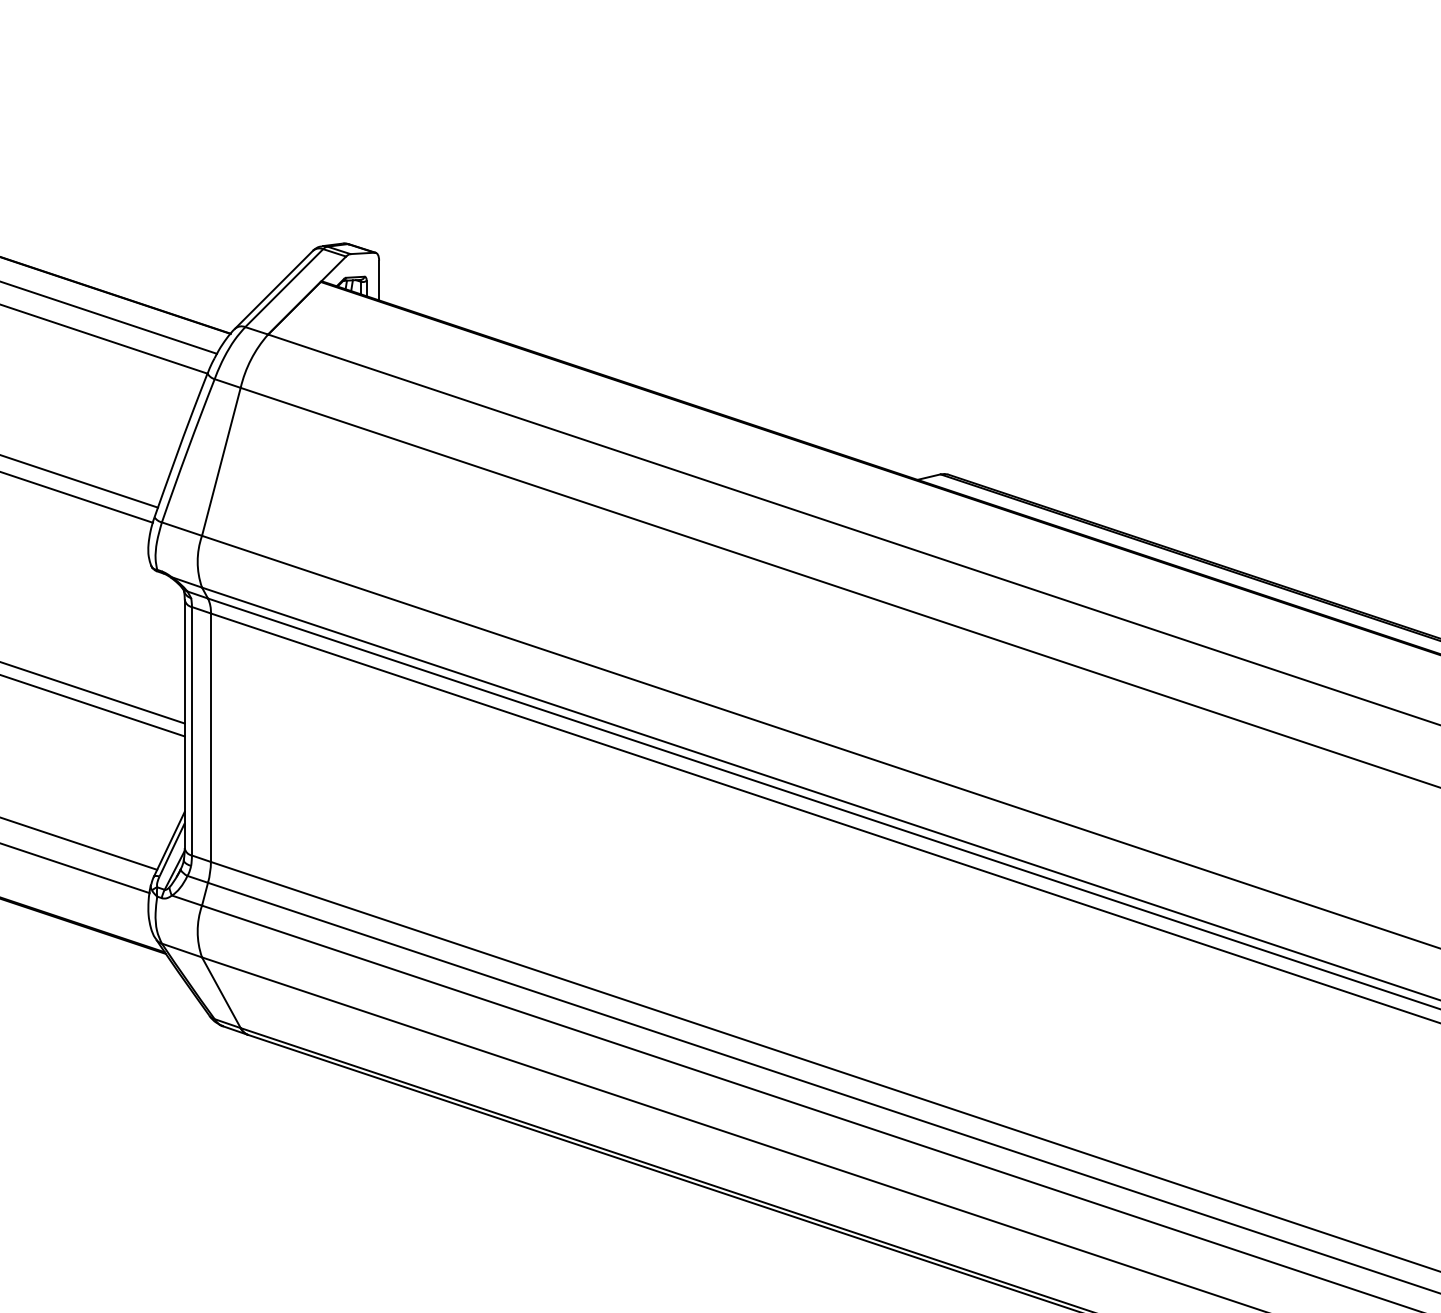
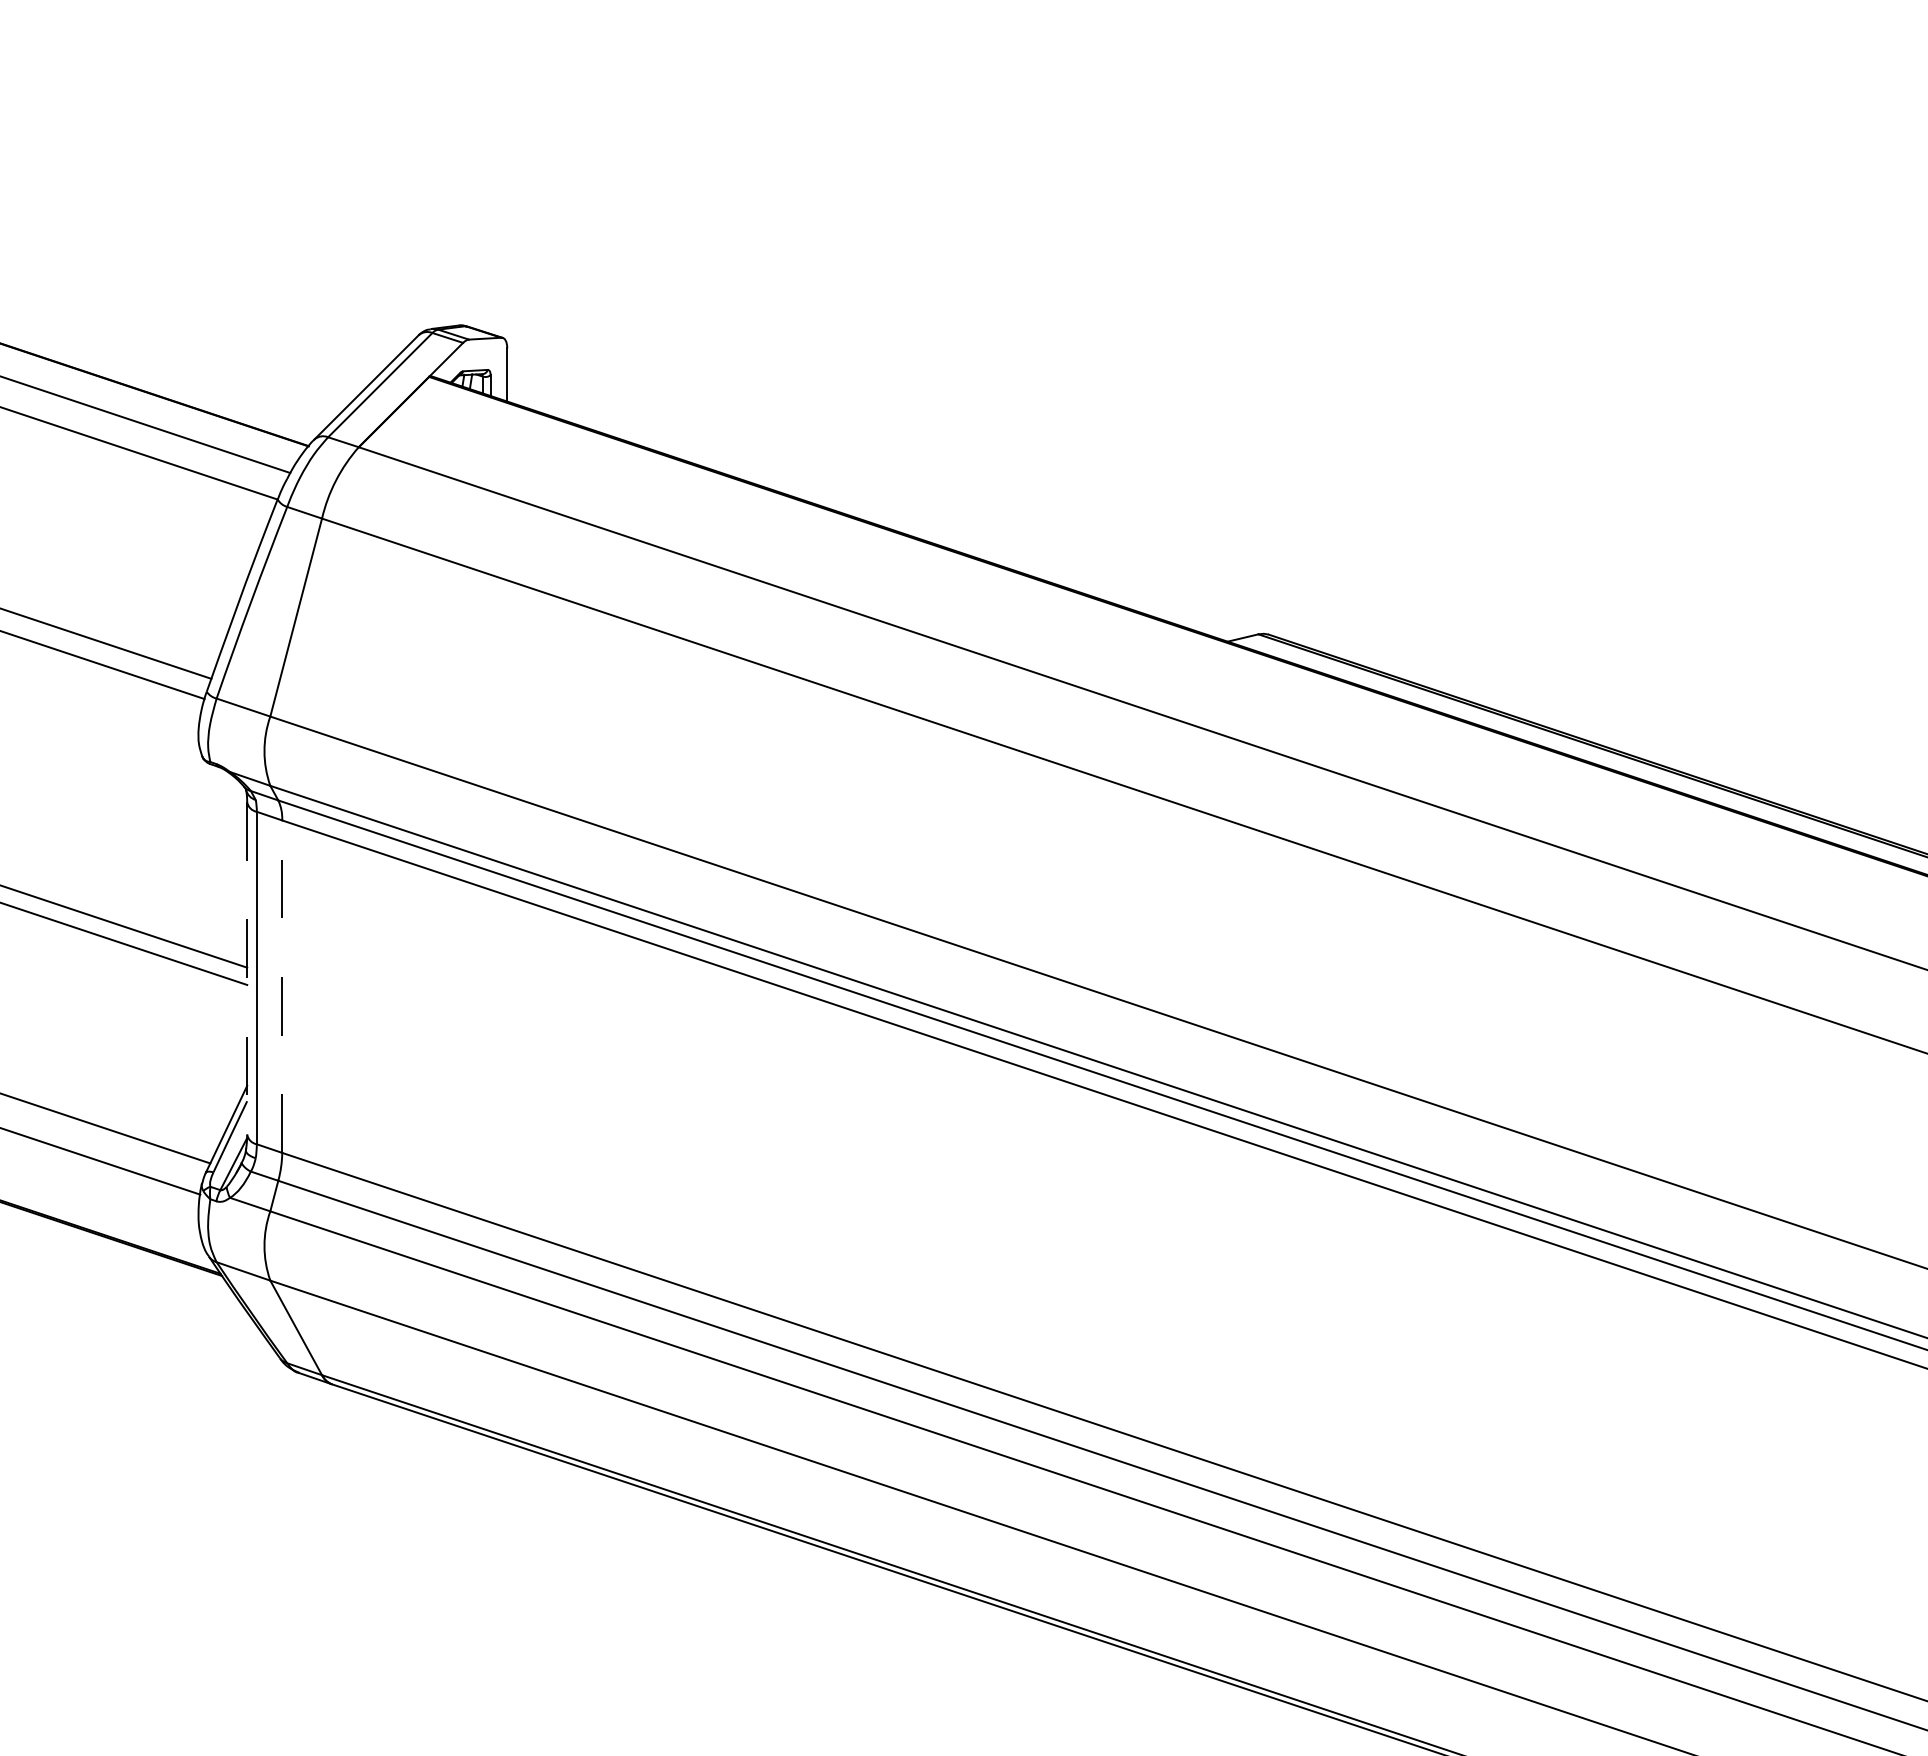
line: (184, 724) -> (247, 968), solid -> dashed
line: (211, 737) -> (282, 986), solid -> dashed

